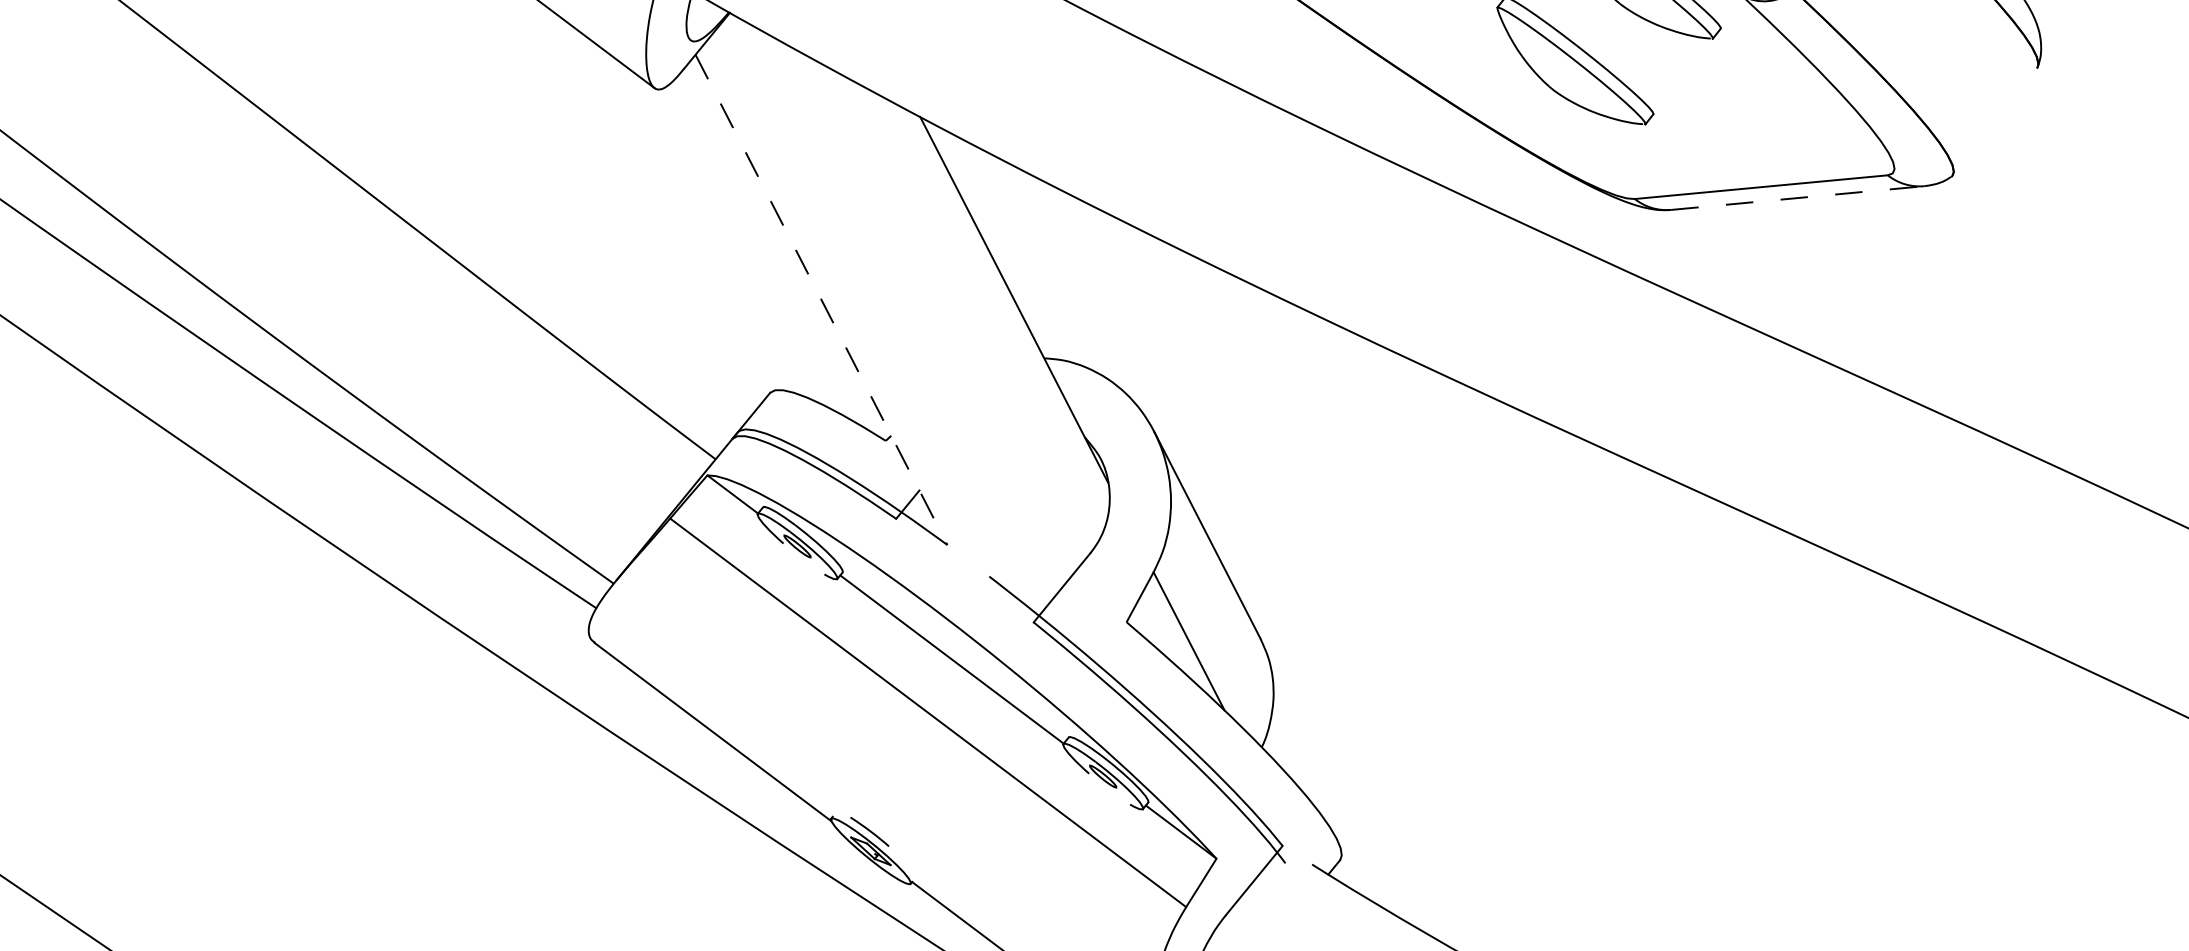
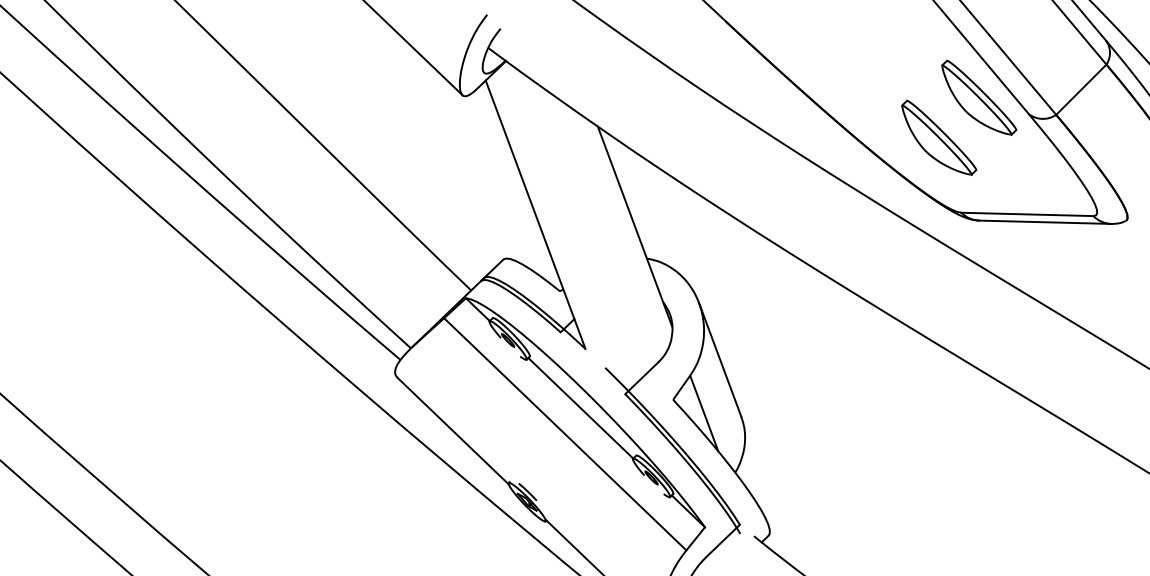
line: (1797, 198) -> (1045, 222), dashed -> solid
line: (821, 301) -> (535, 215), dashed -> solid

